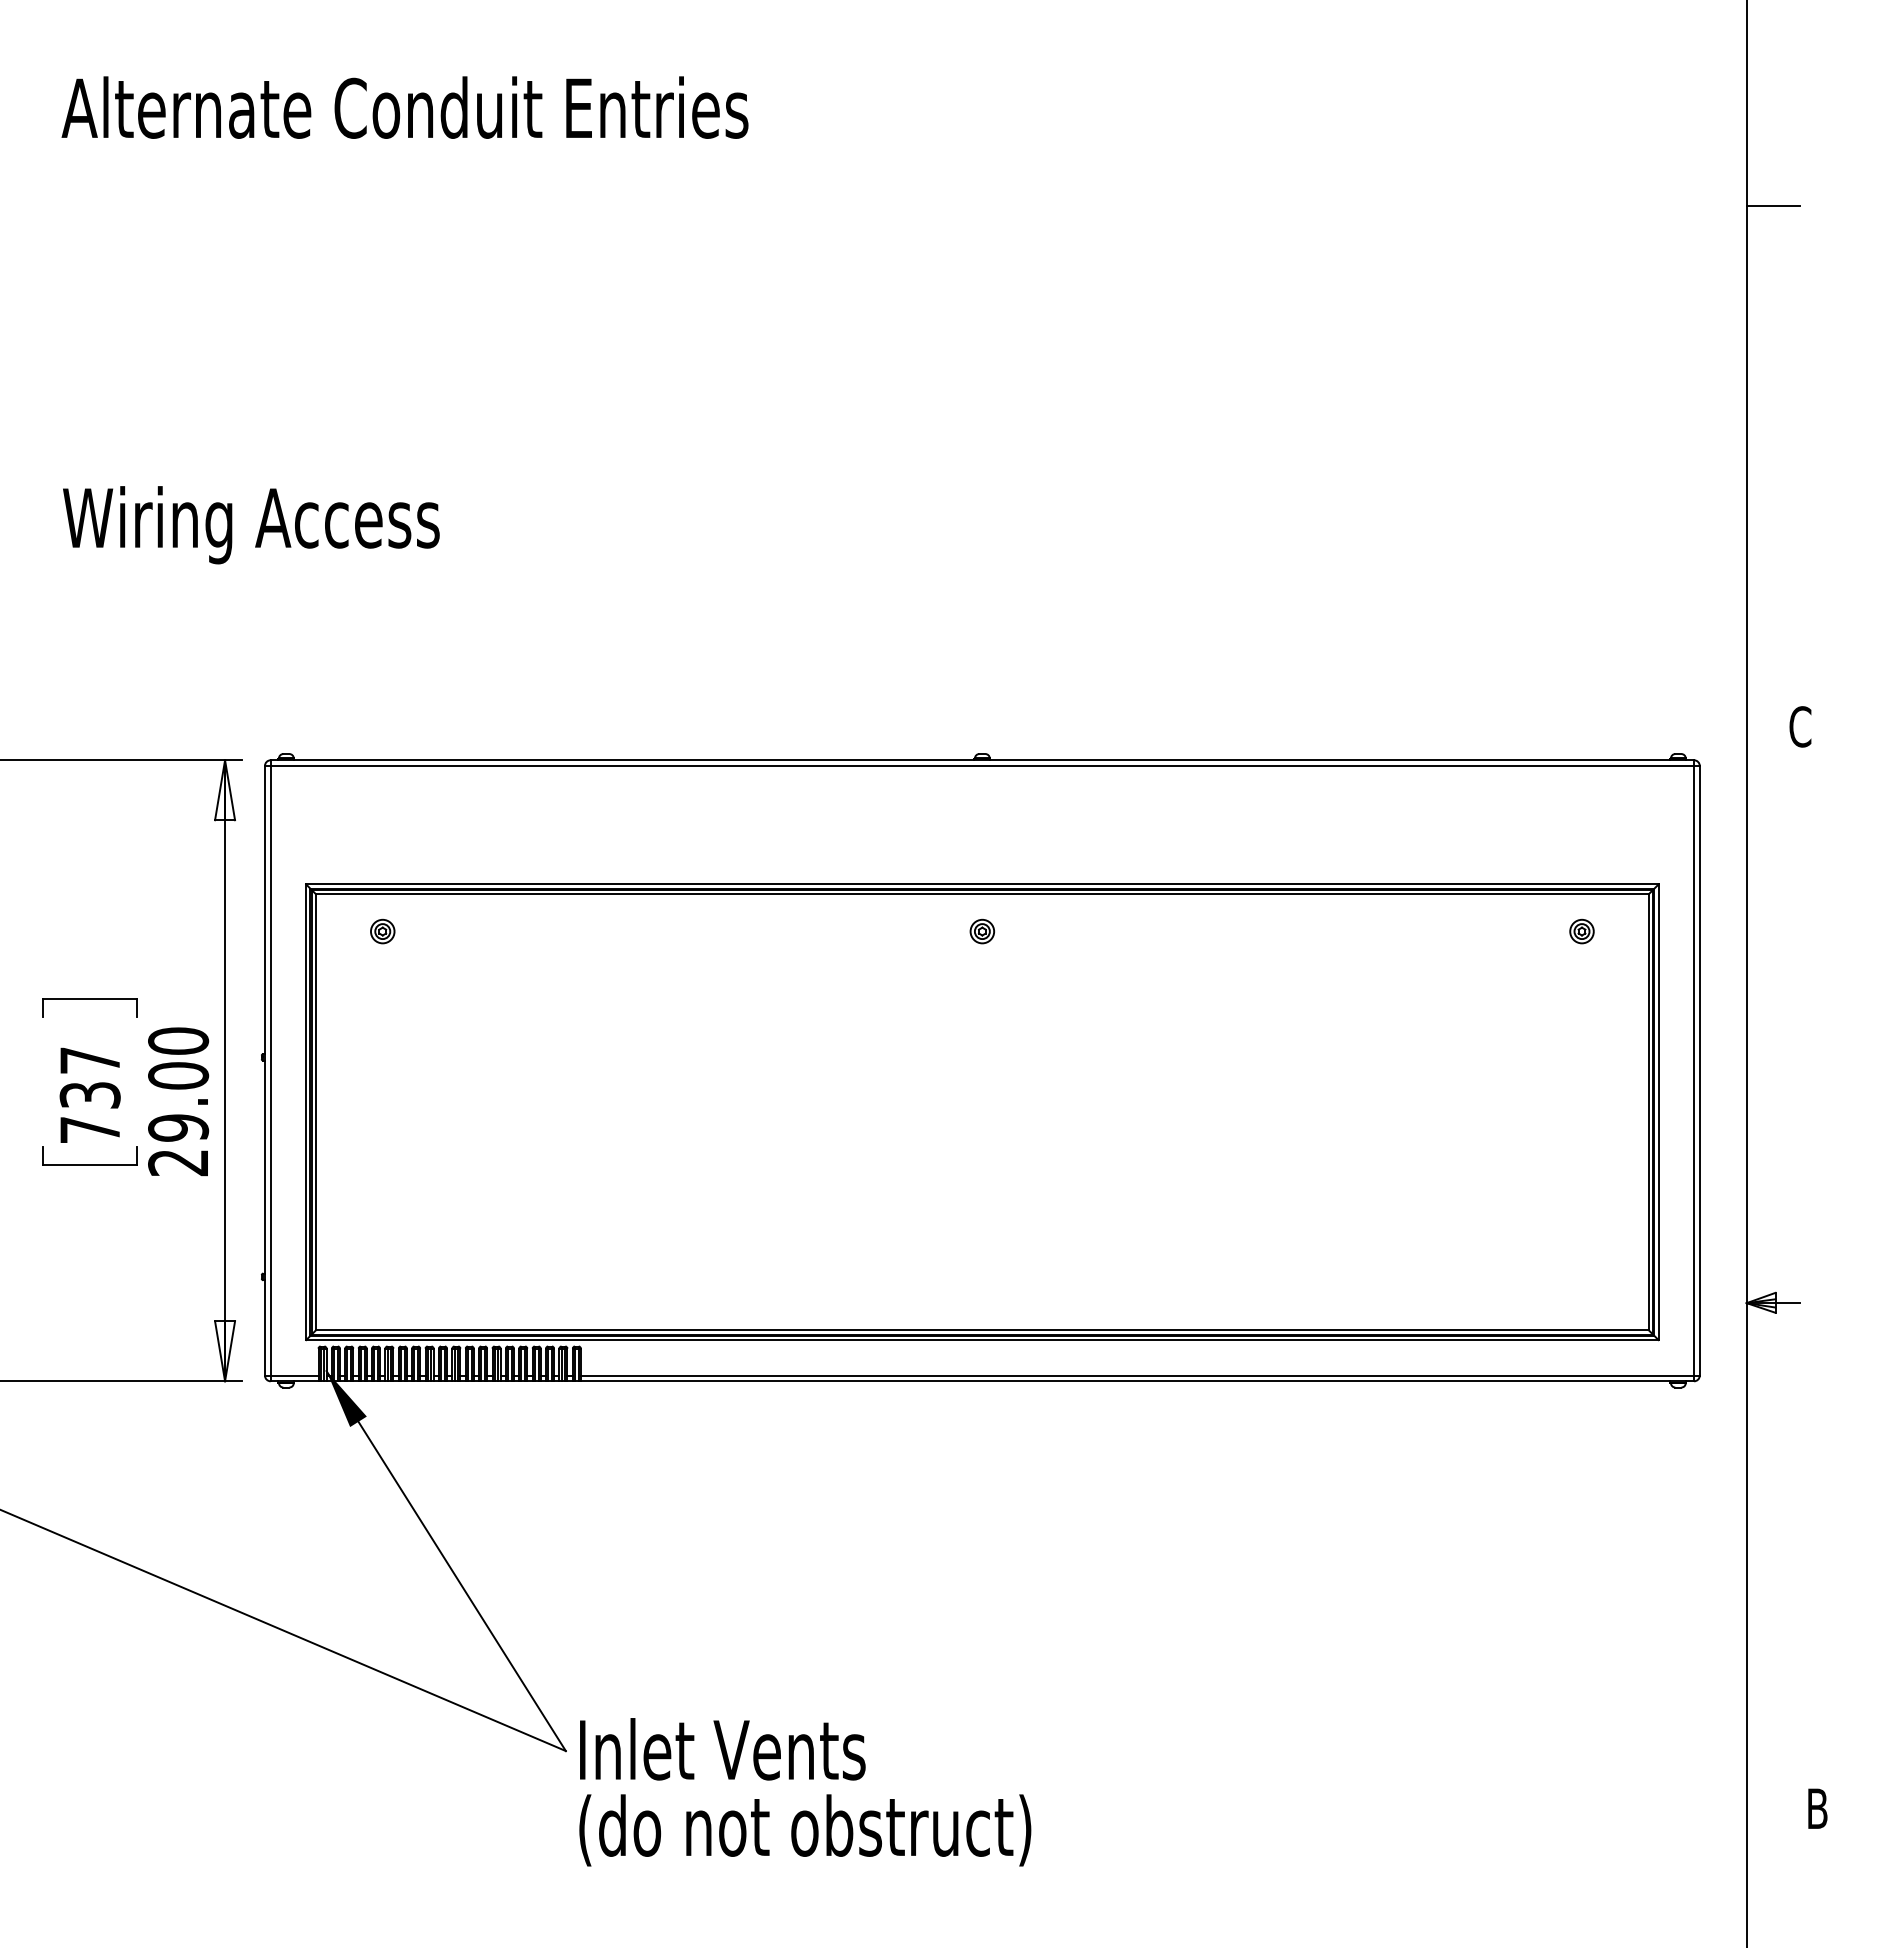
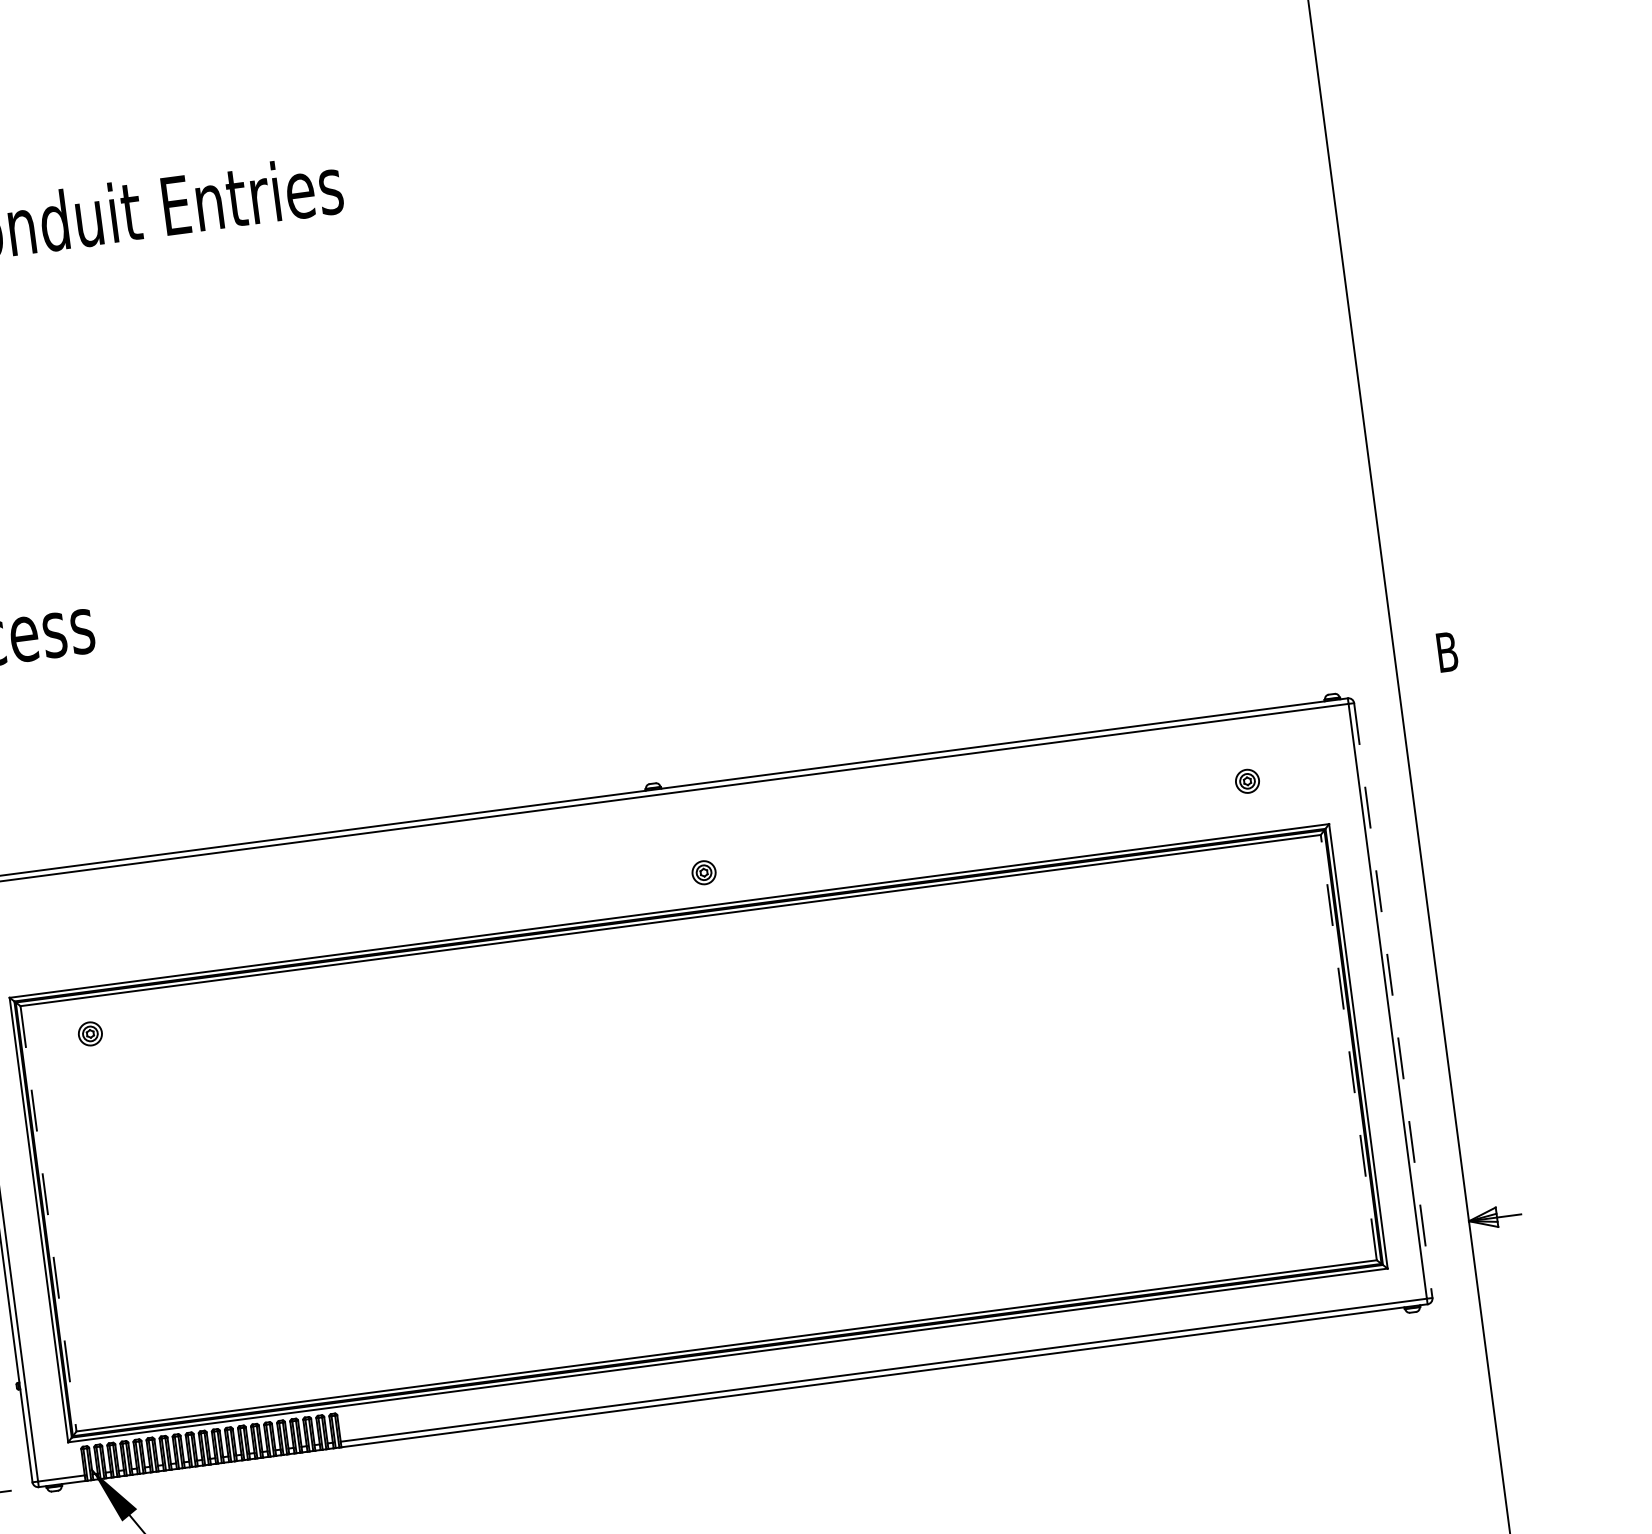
line: (1773, 205) -> (1354, 146), removed
text: (1800, 726) -> (1447, 651), C -> B
part: (981, 931) -> (703, 872), moved
part: (1581, 931) -> (1247, 781), moved
line: (1699, 1070) -> (1392, 1000), solid -> dashed
line: (316, 1112) -> (49, 1218), solid -> dashed
line: (1648, 1112) -> (1348, 1047), solid -> dashed

